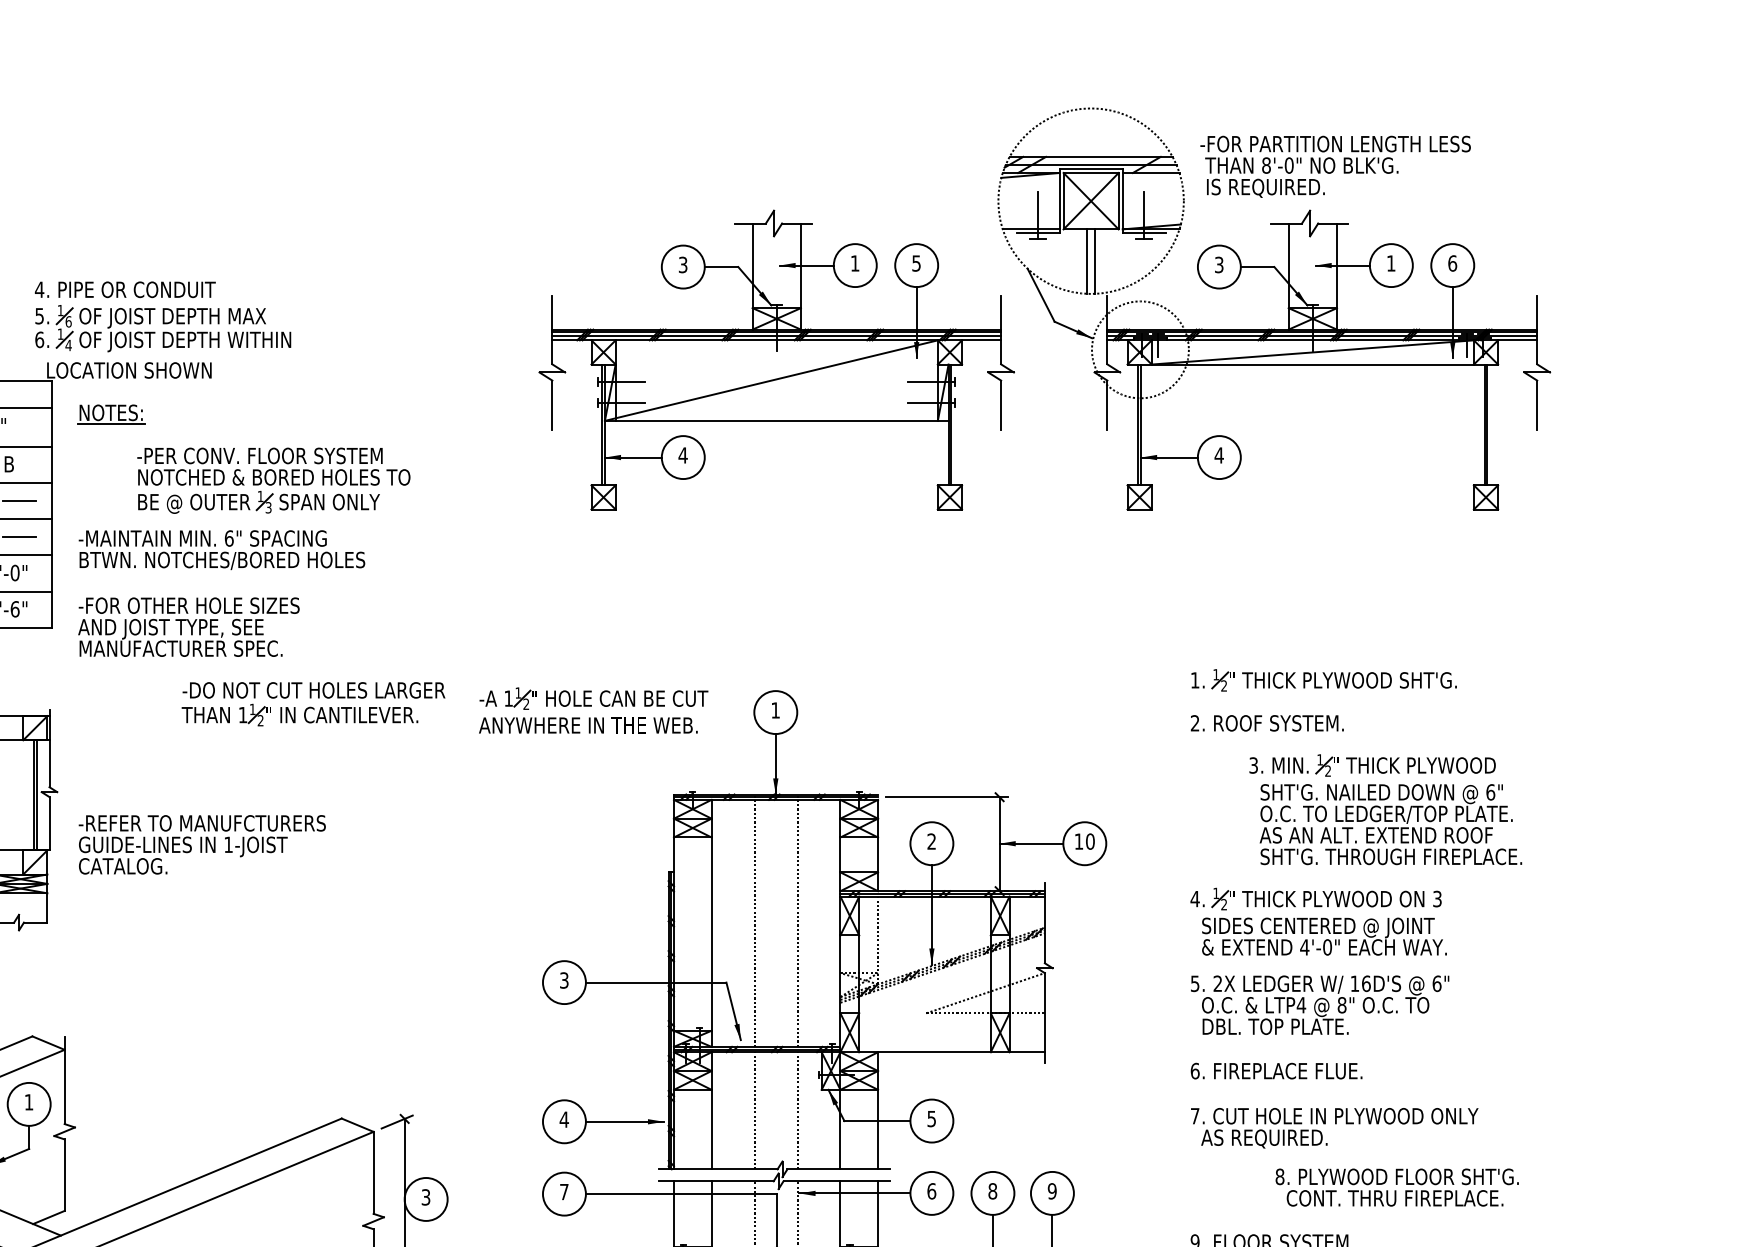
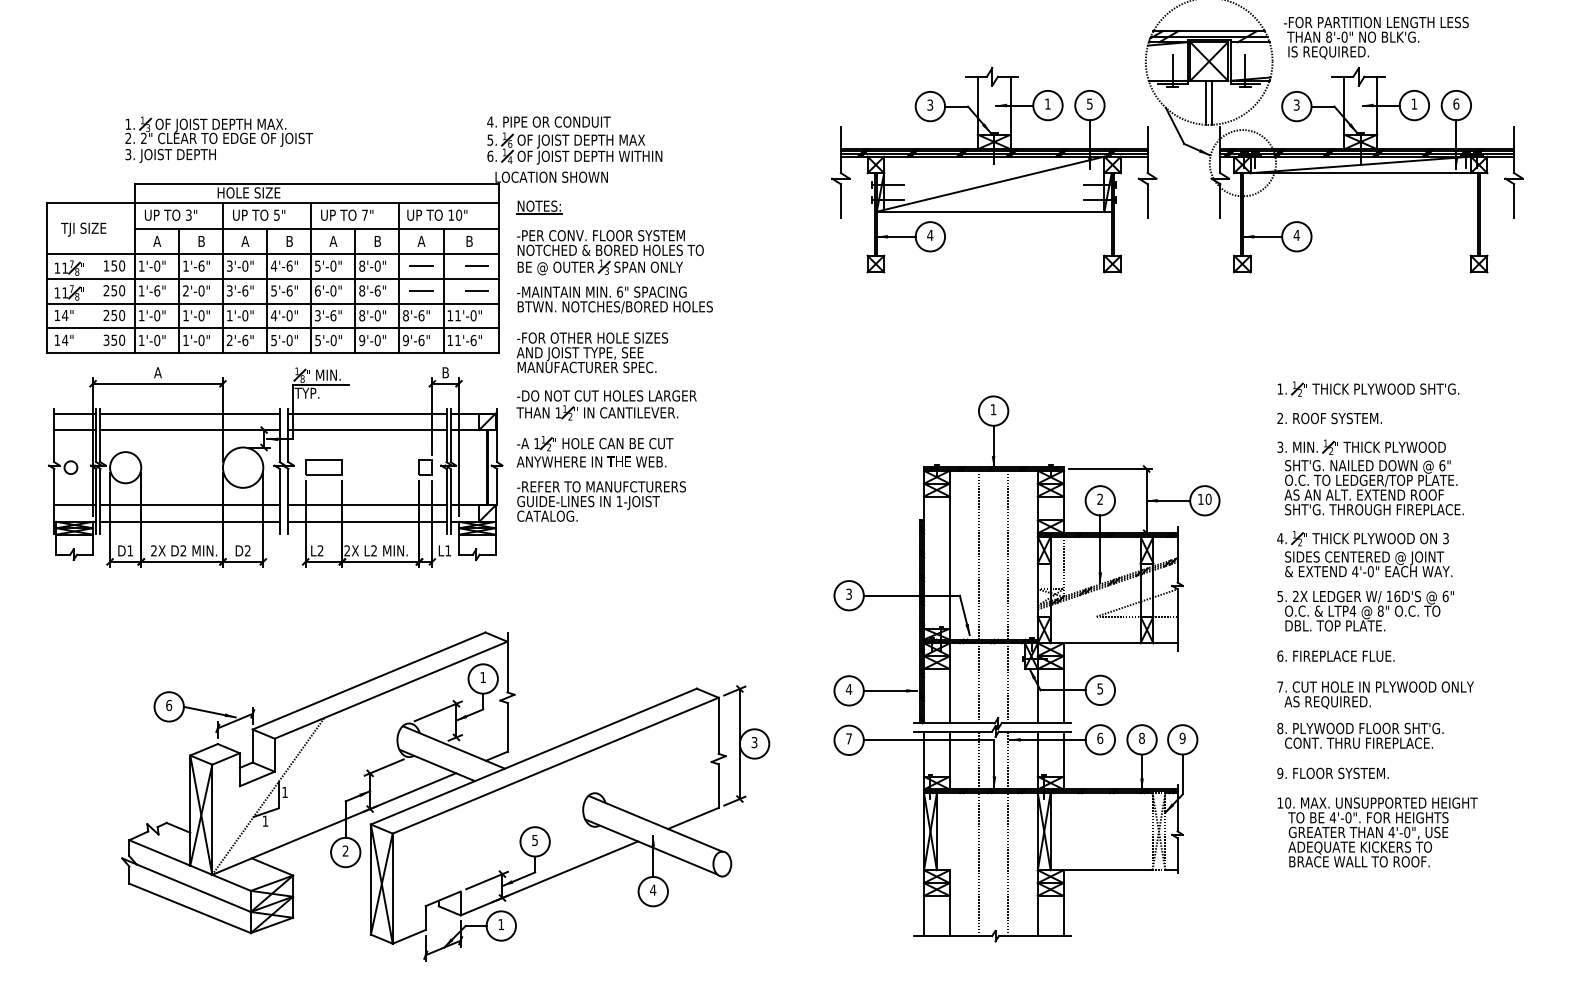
part: (273, 480) -> (610, 252), moved
part: (313, 704) -> (606, 405), moved
part: (592, 710) -> (594, 451), moved
part: (1385, 809) -> (1370, 477), moved
text: (1397, 1187) -> (1360, 735), moved

